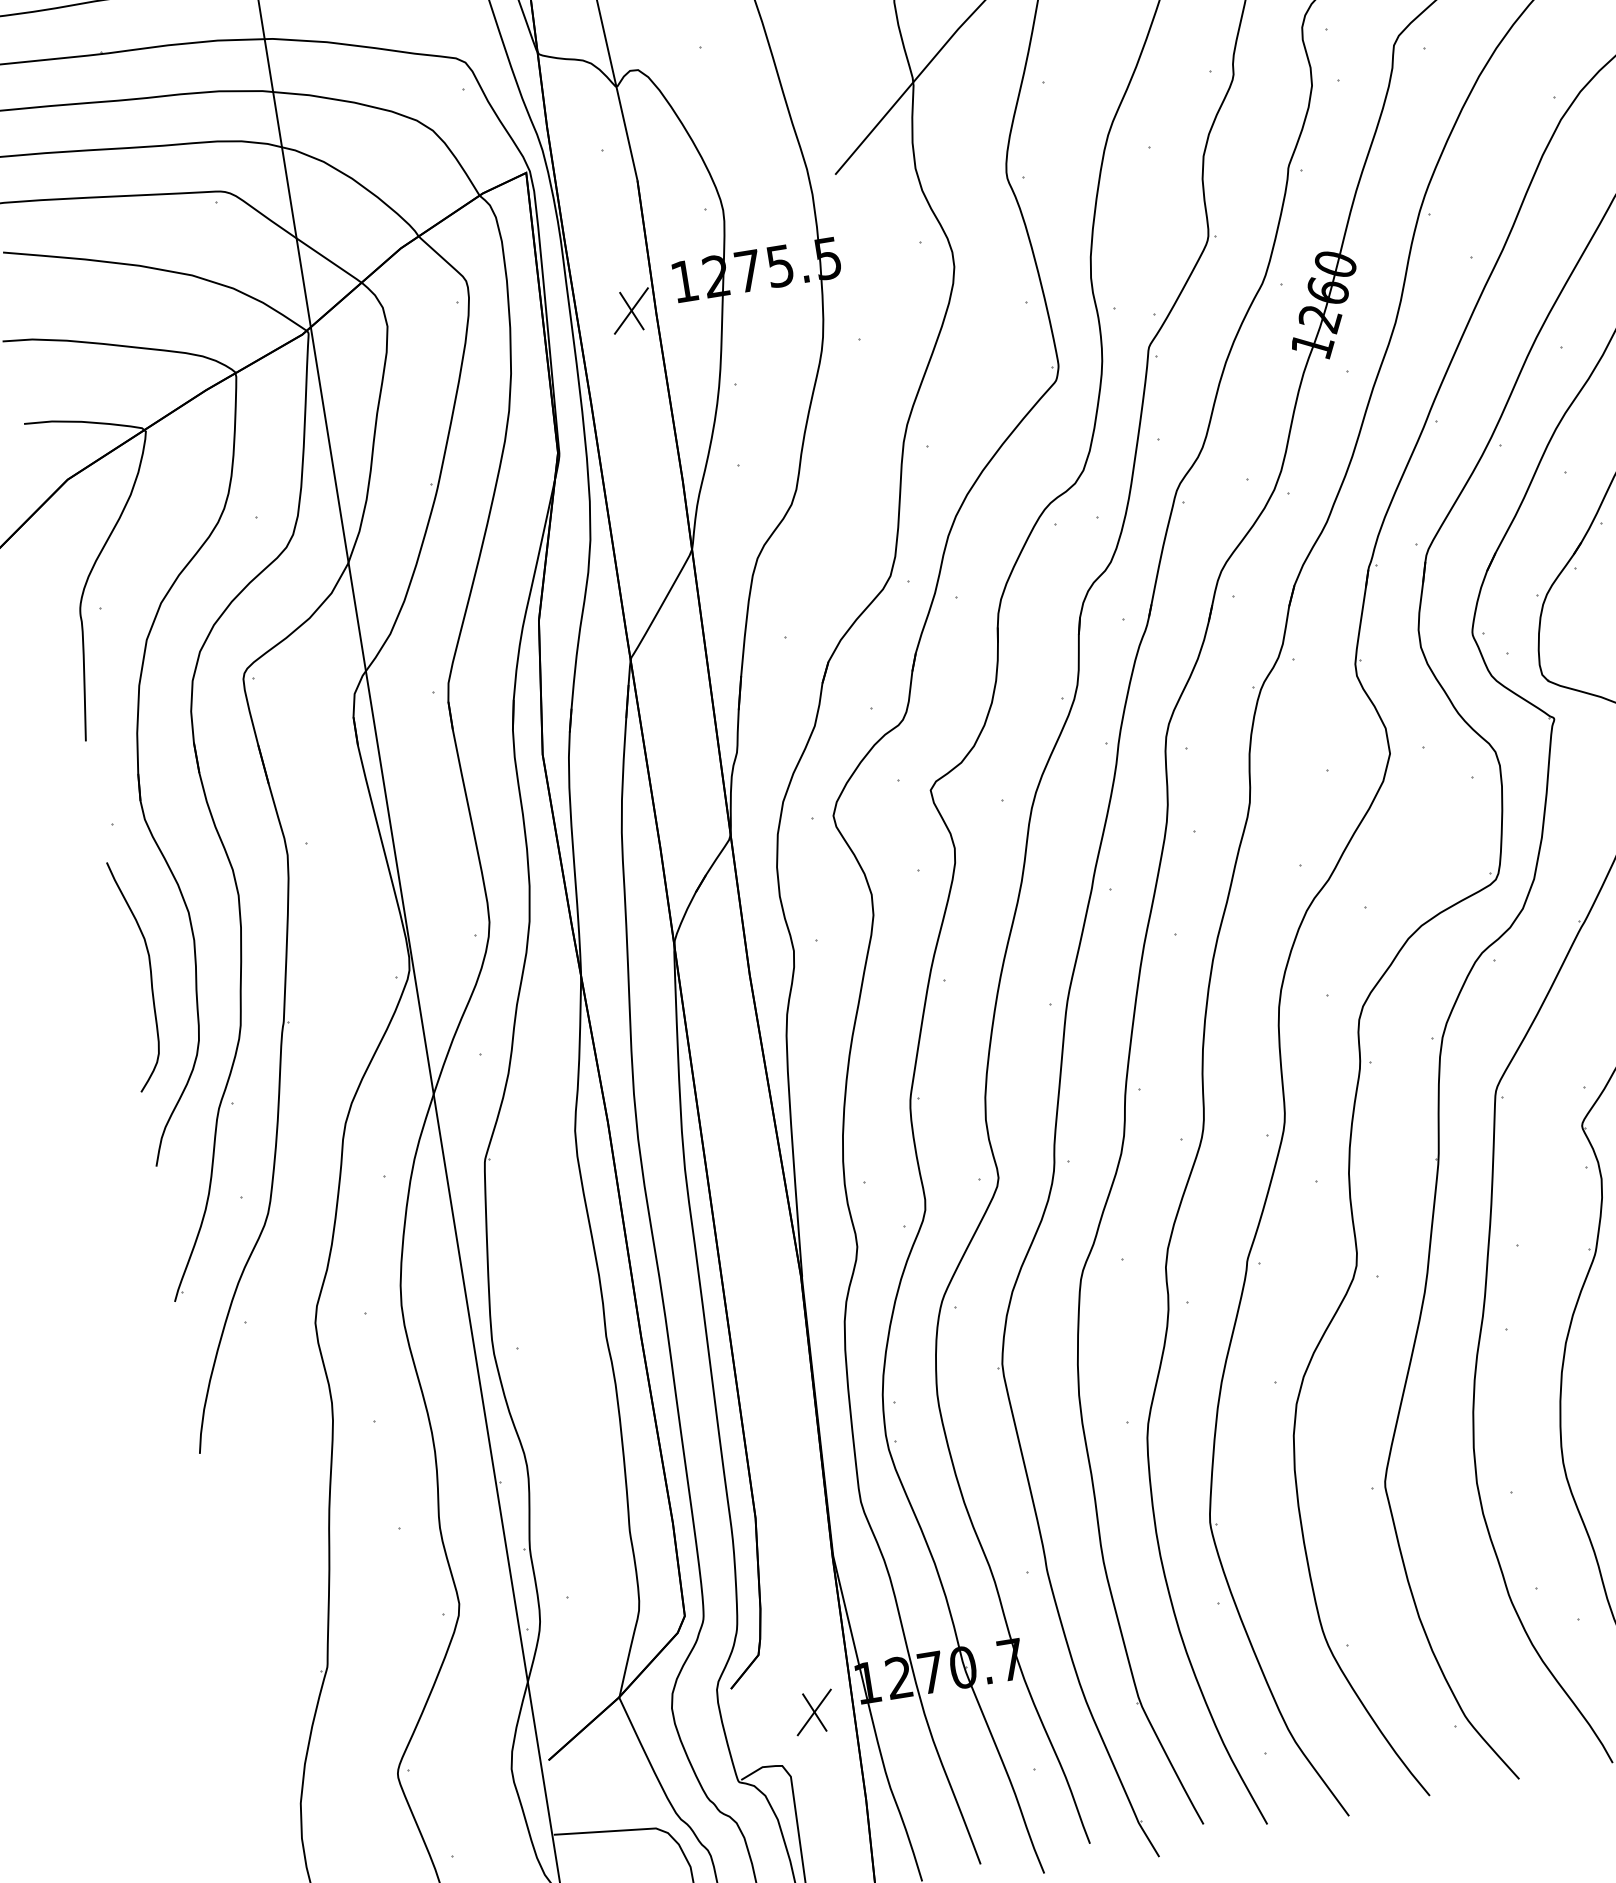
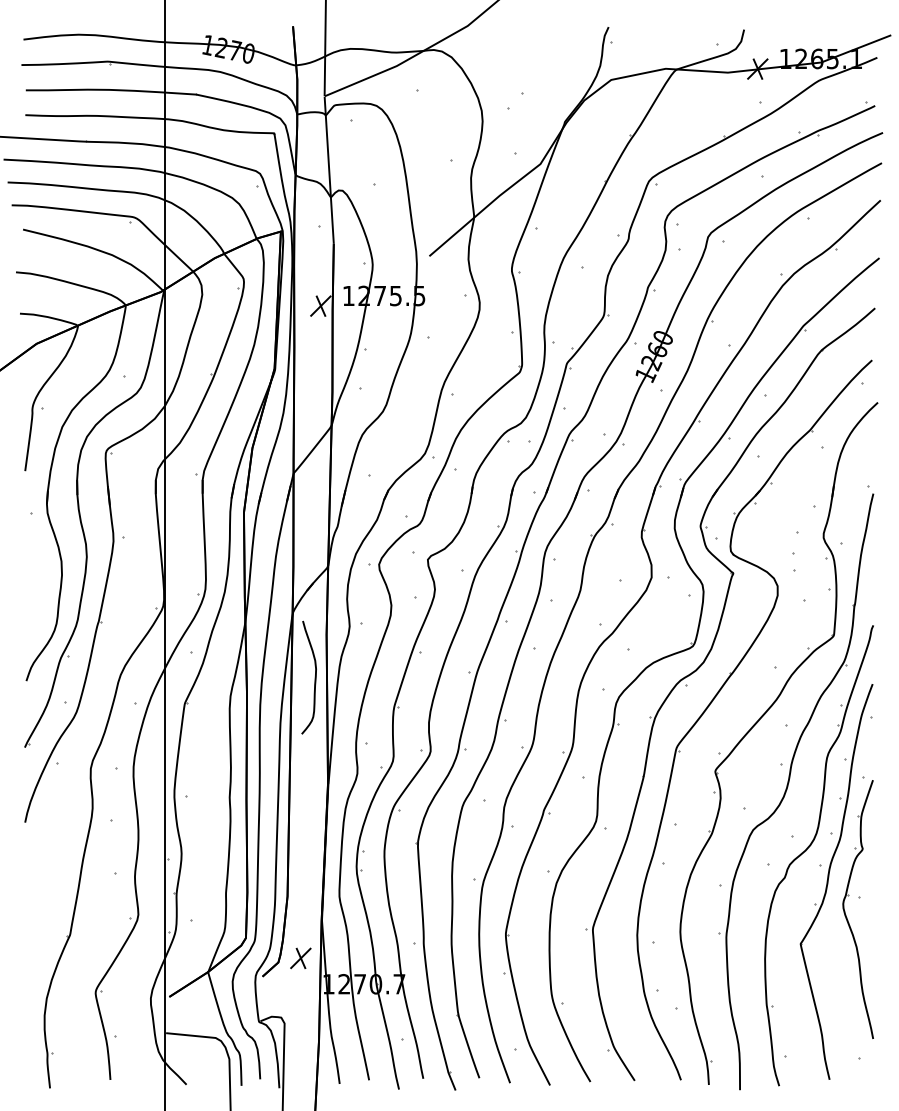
curve: (148, 973) -> (314, 677), moved
part: (813, 1712) -> (300, 958), moved

